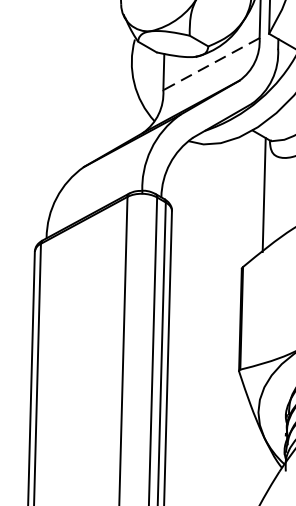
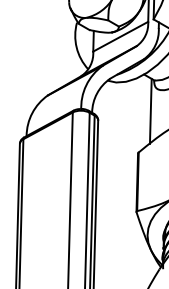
line: (211, 63) -> (120, 36), dashed -> solid

